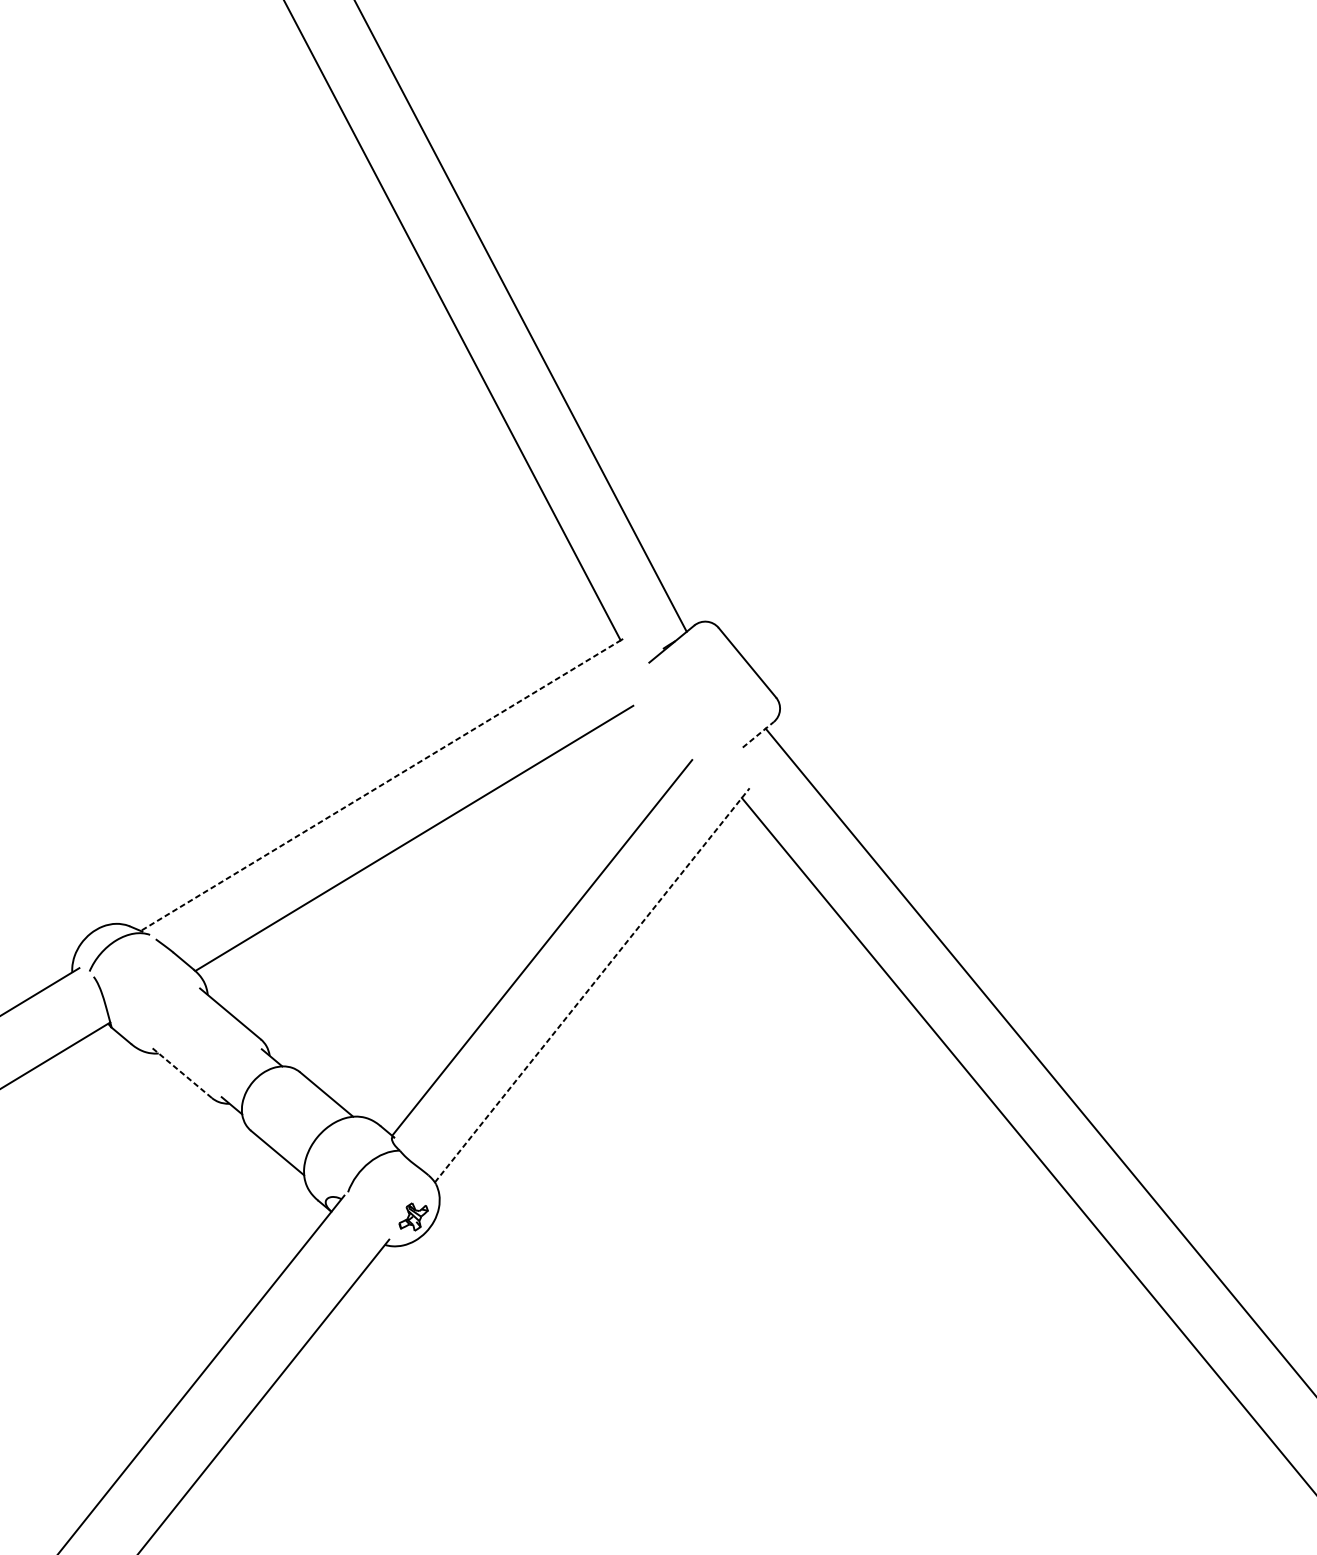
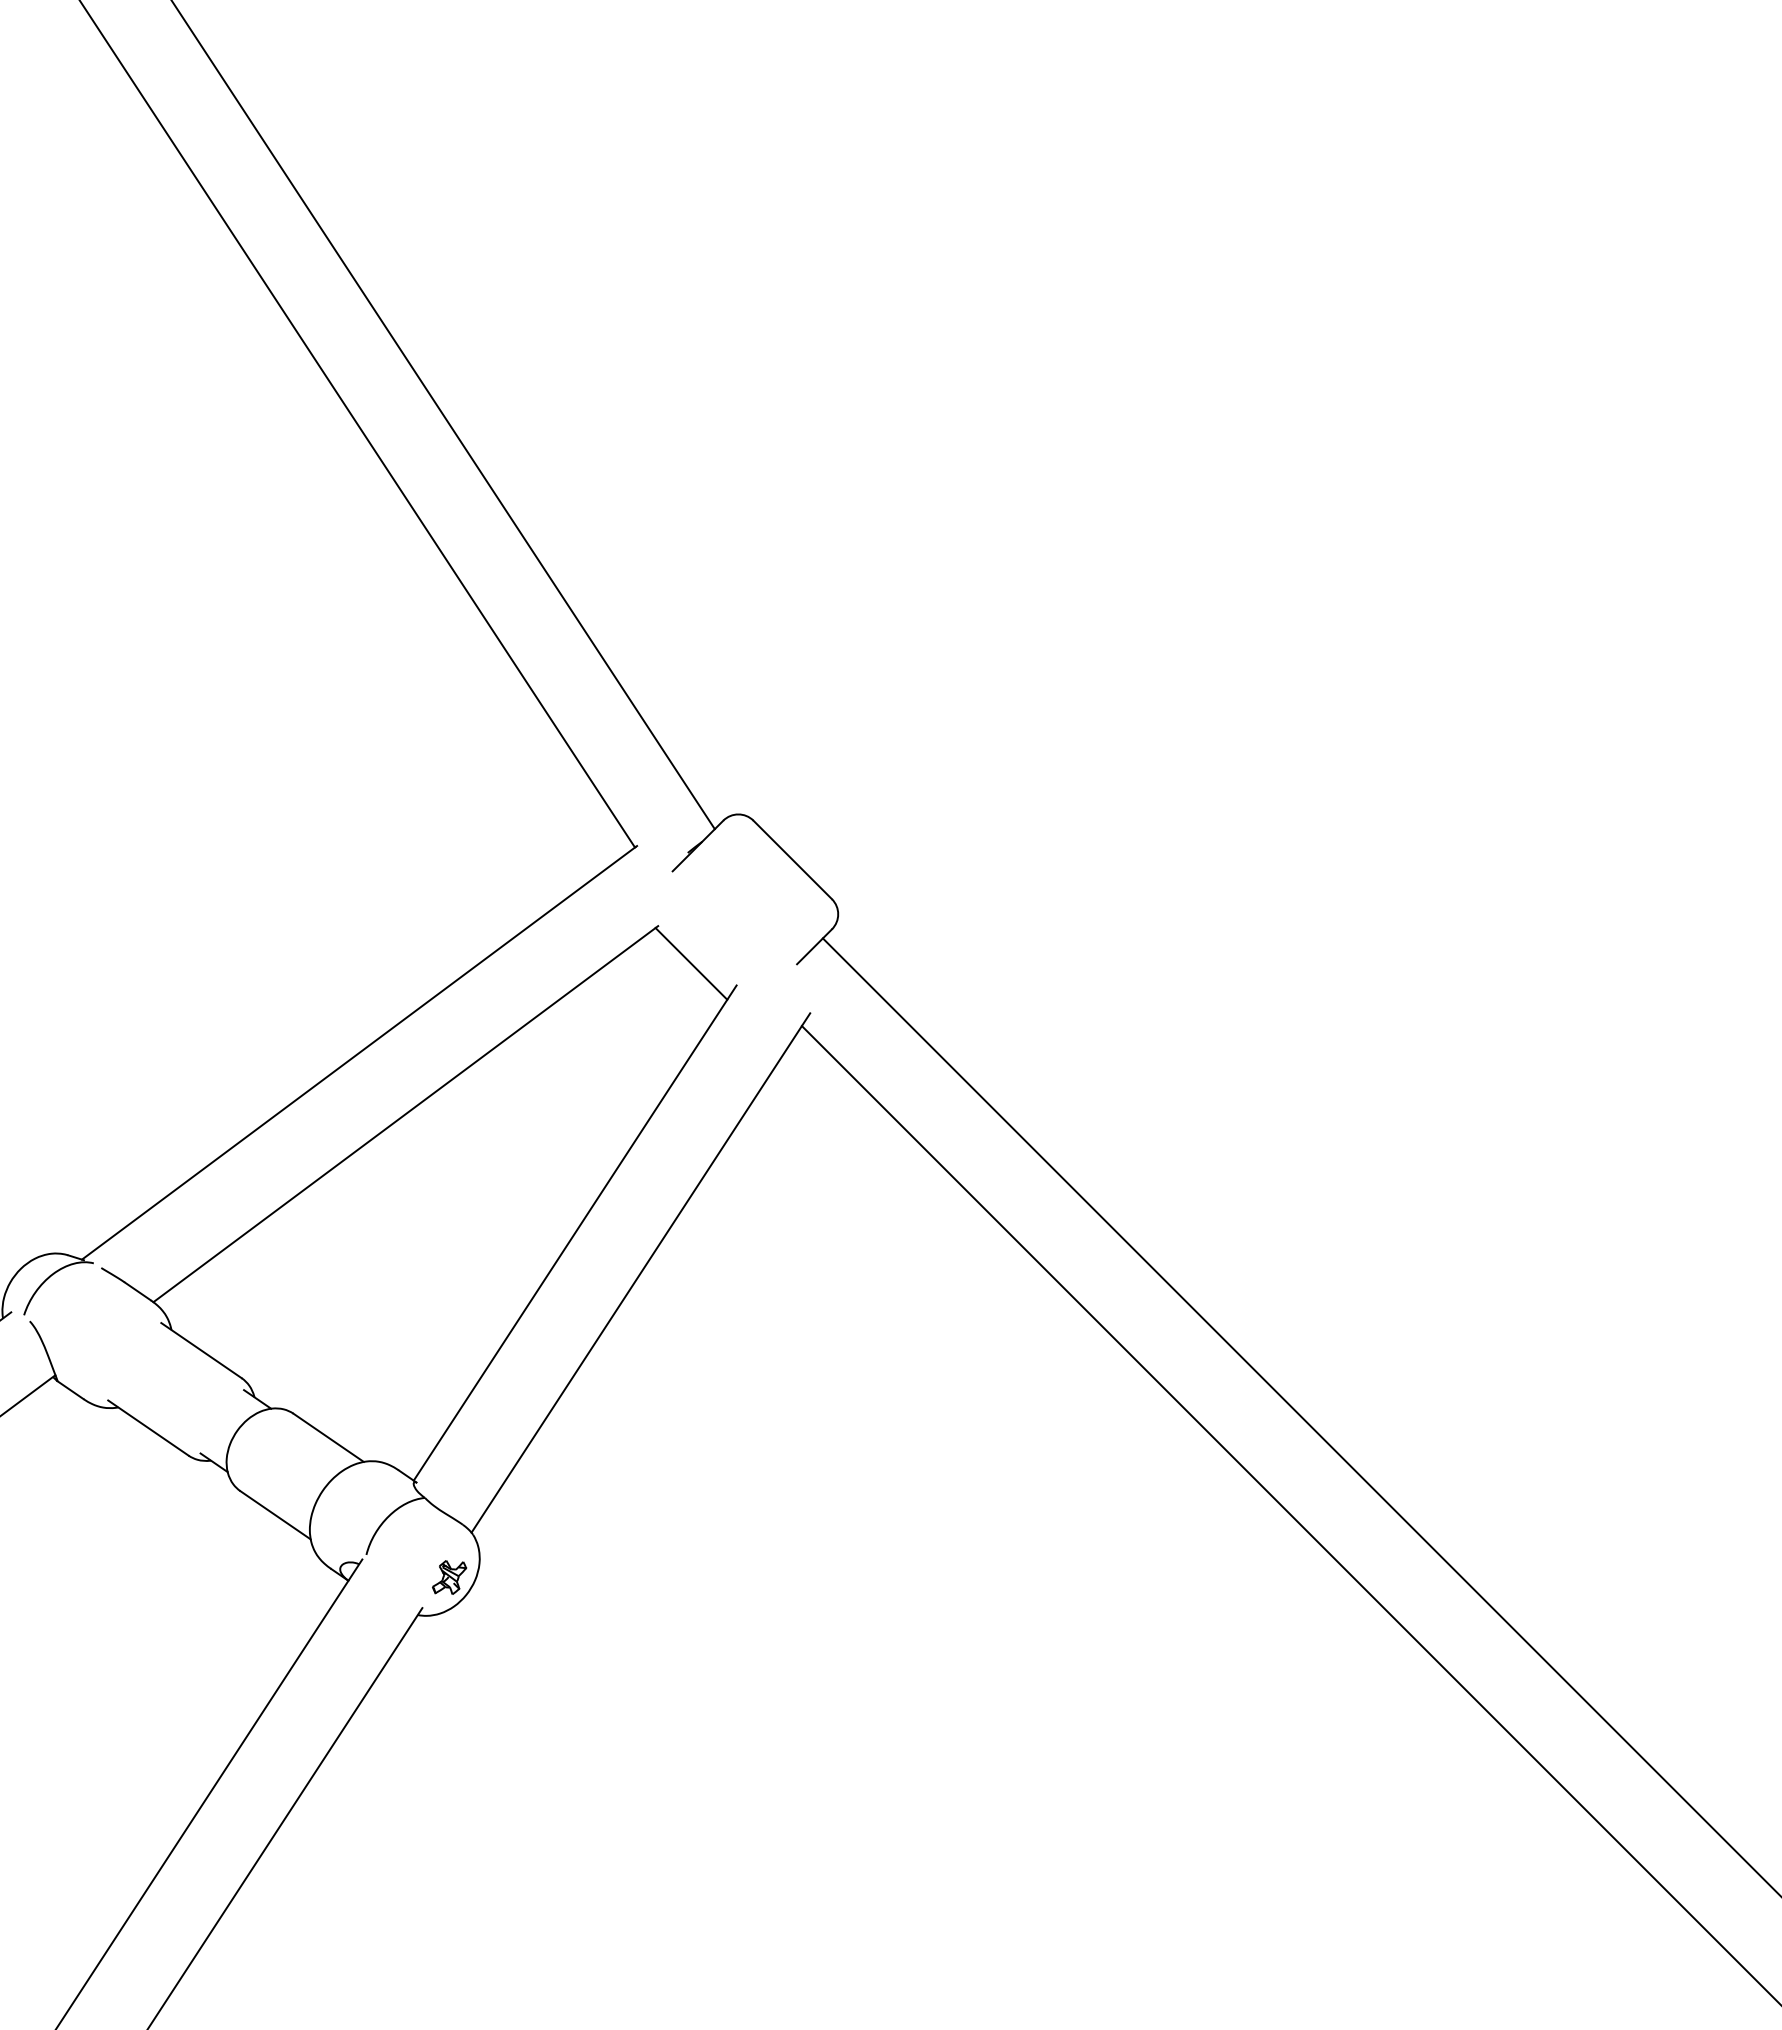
line: (758, 734) -> (814, 946), dashed -> solid
line: (657, 738) -> (691, 963), added
line: (380, 785) -> (358, 1053), dashed -> solid
line: (592, 985) -> (641, 1272), dashed -> solid
line: (181, 1072) -> (148, 1428), dashed -> solid

